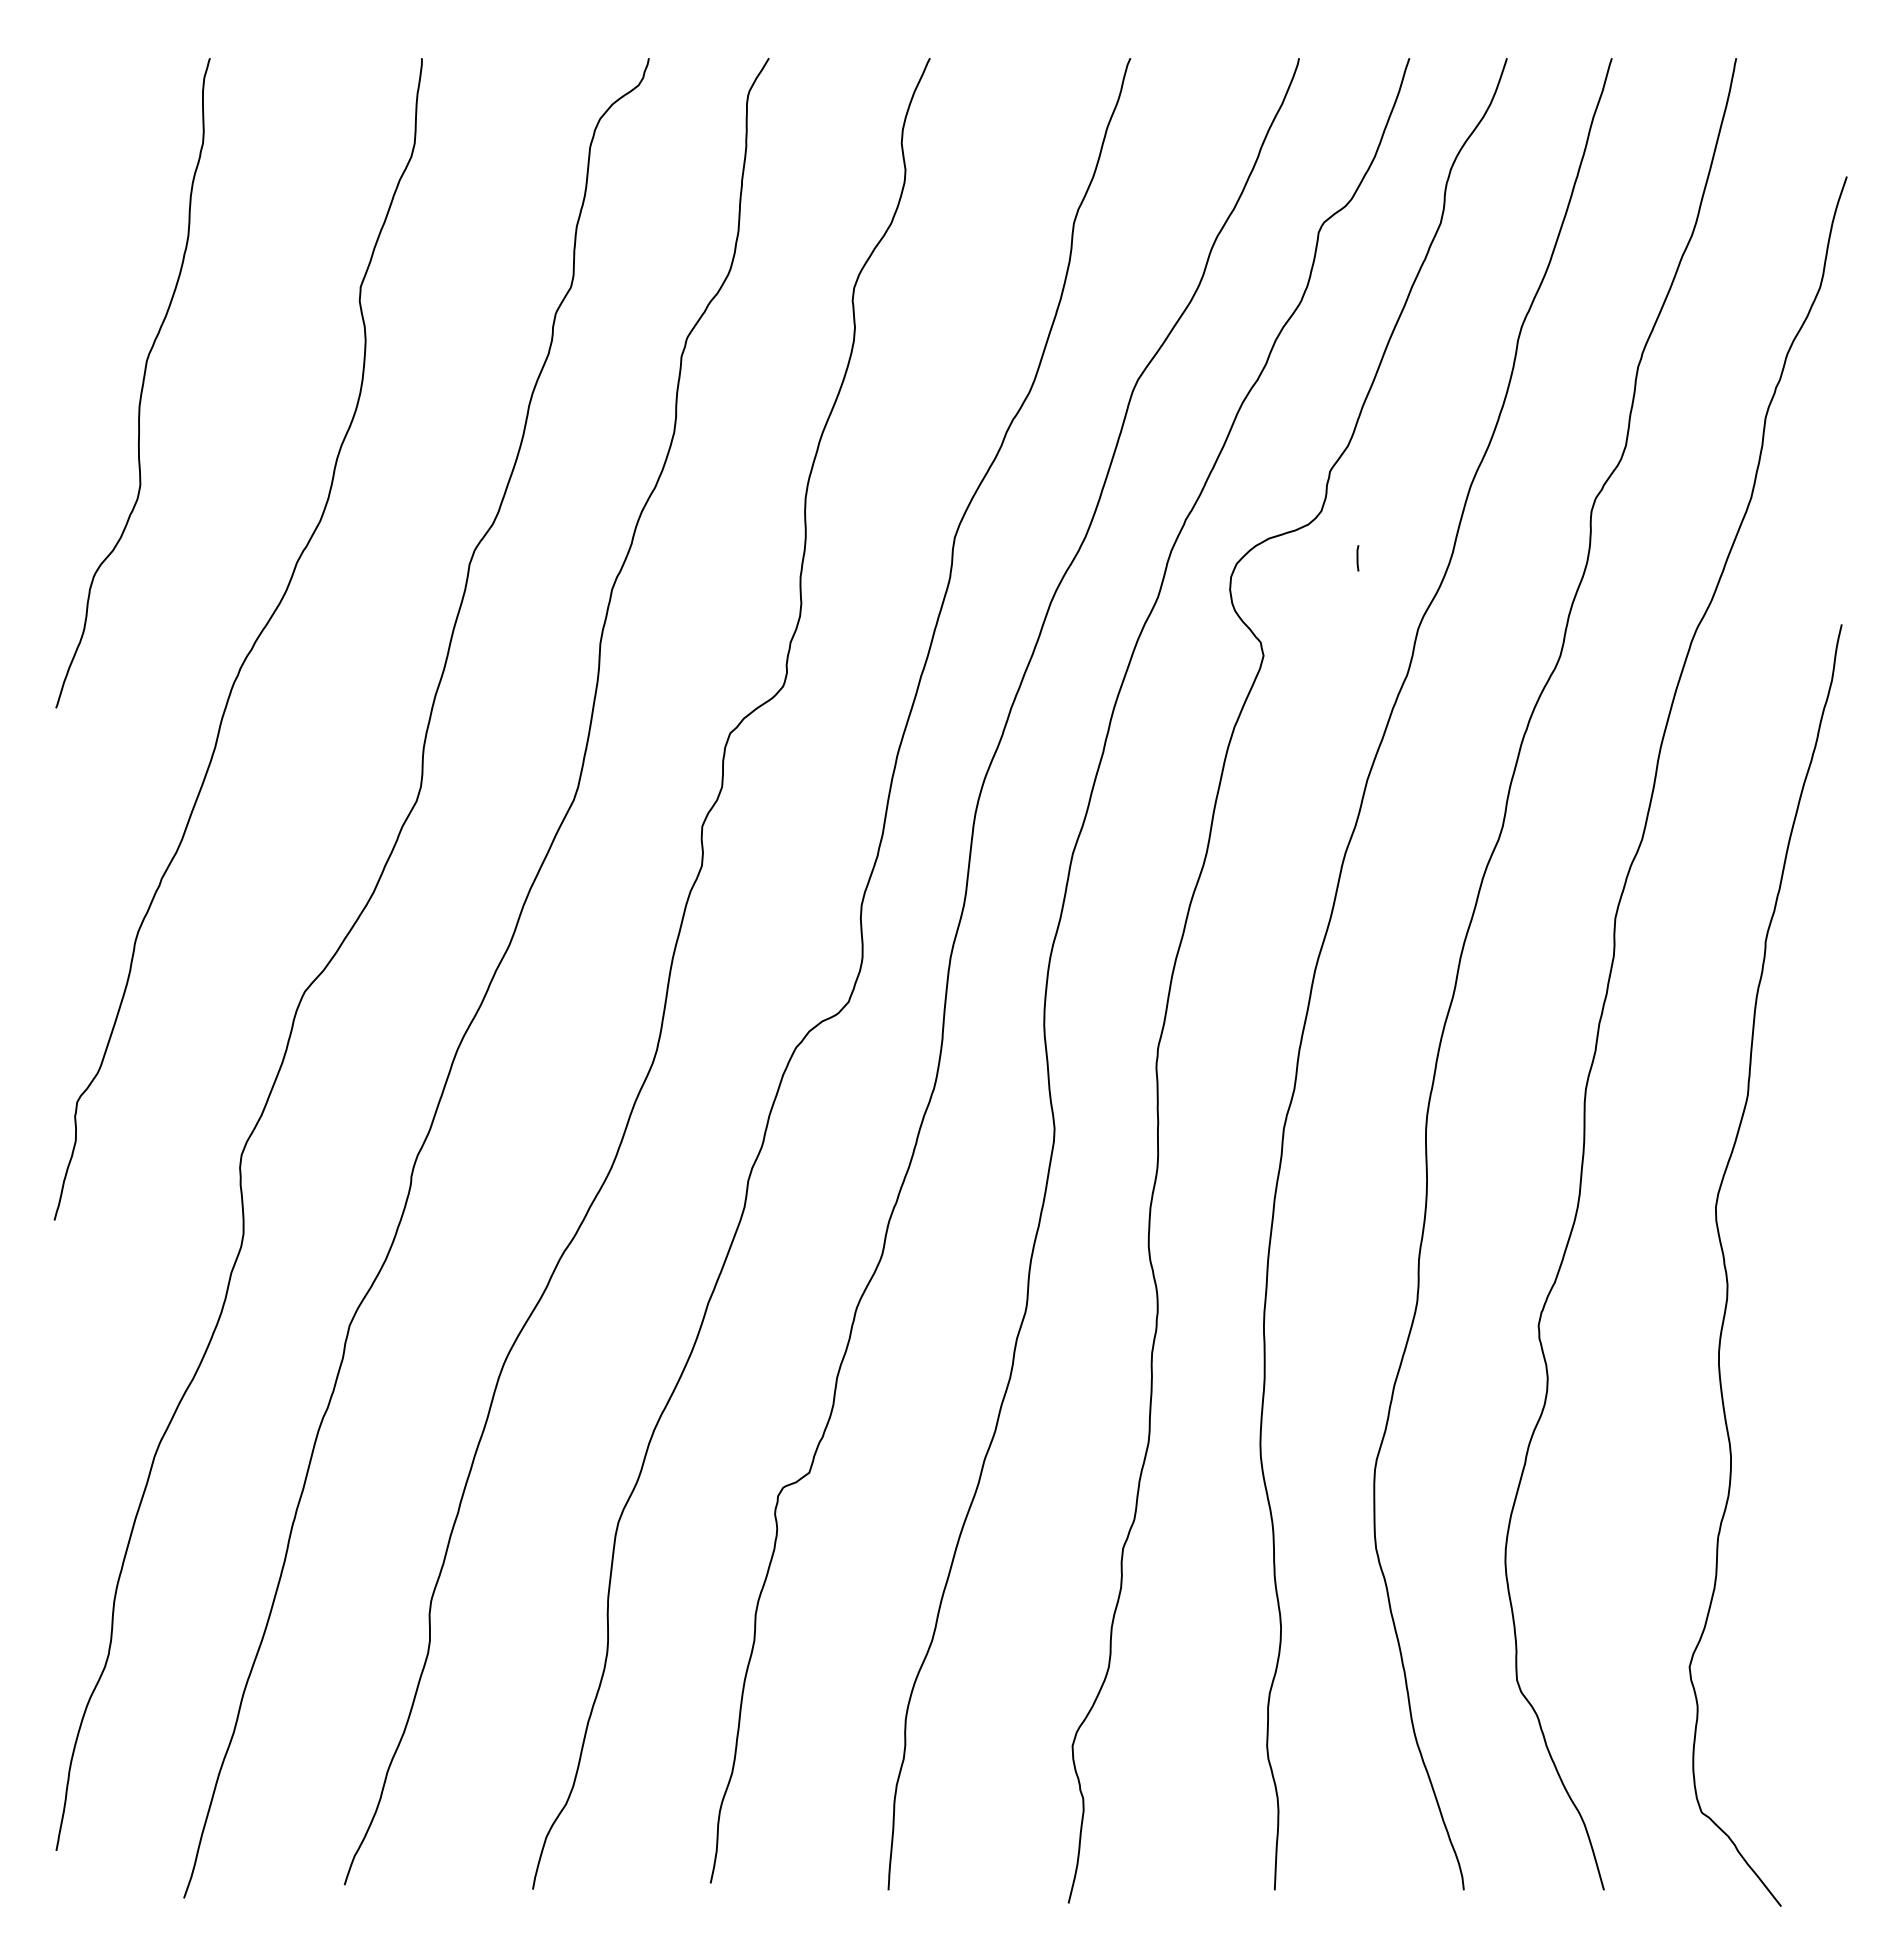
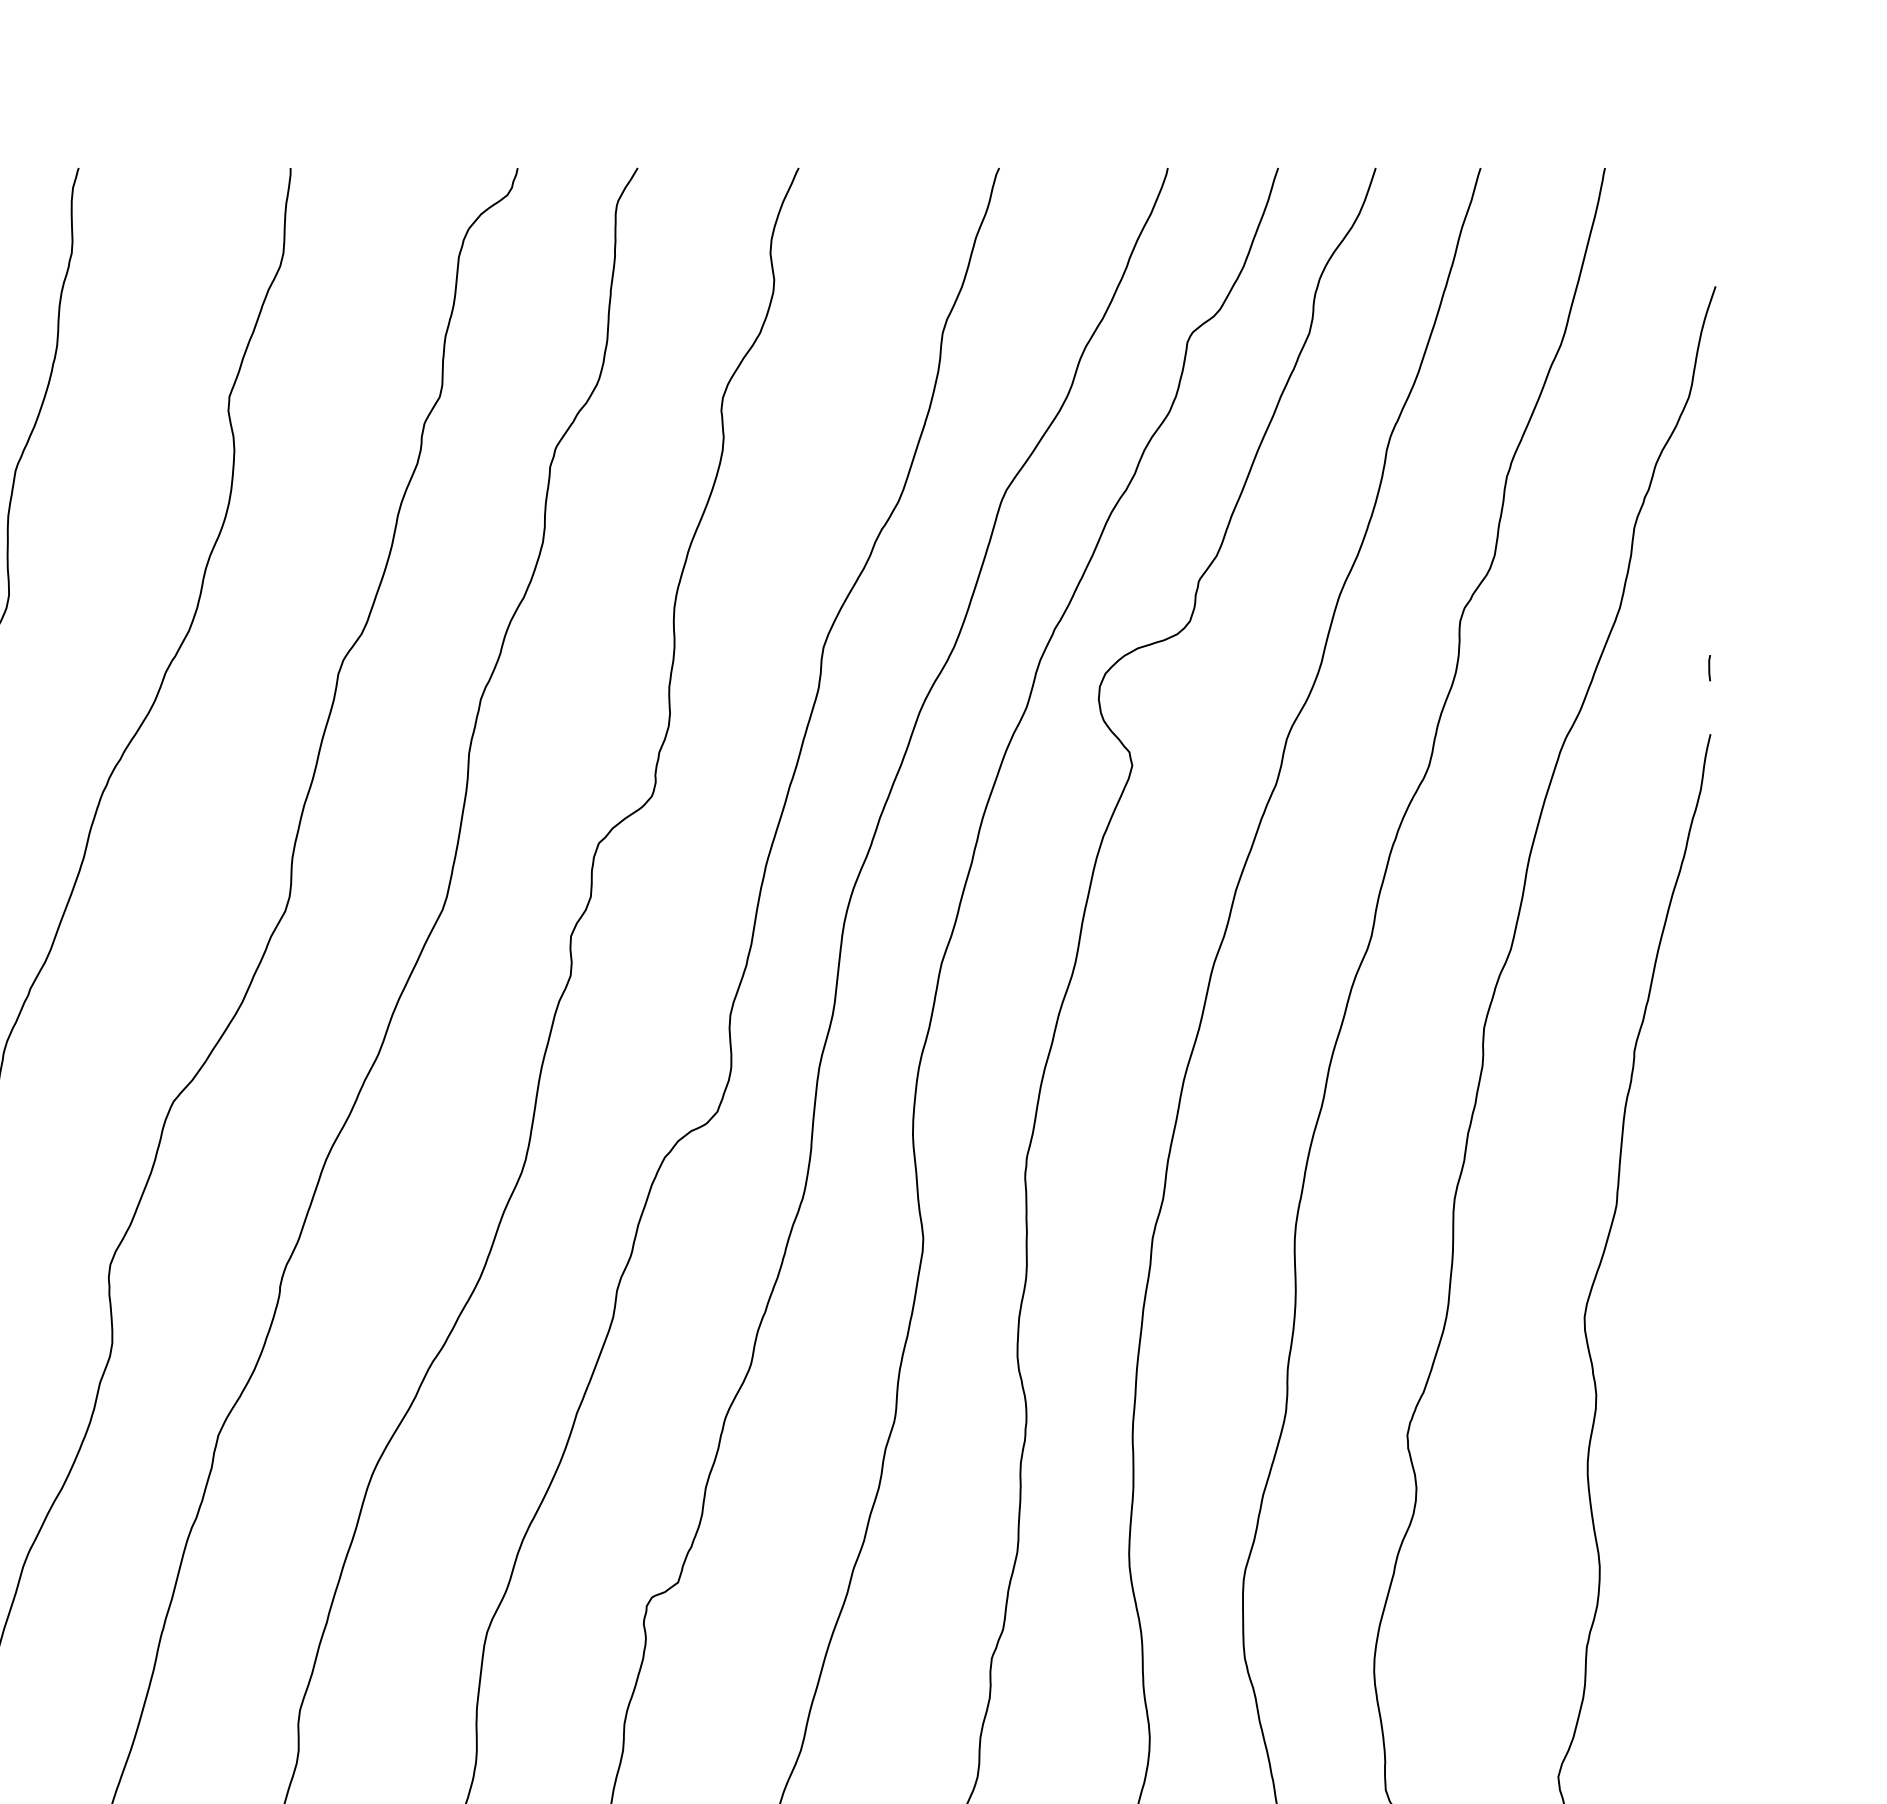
line: (1357, 558) -> (1709, 668), moved

